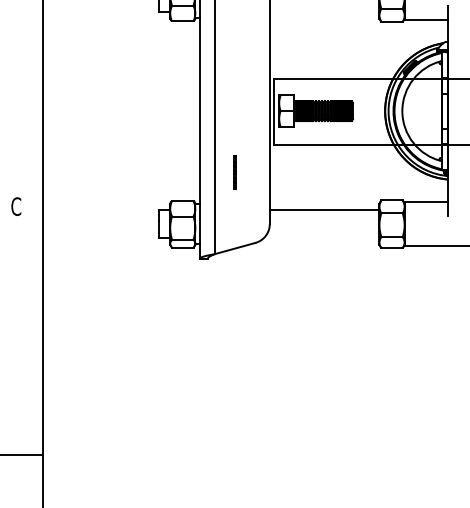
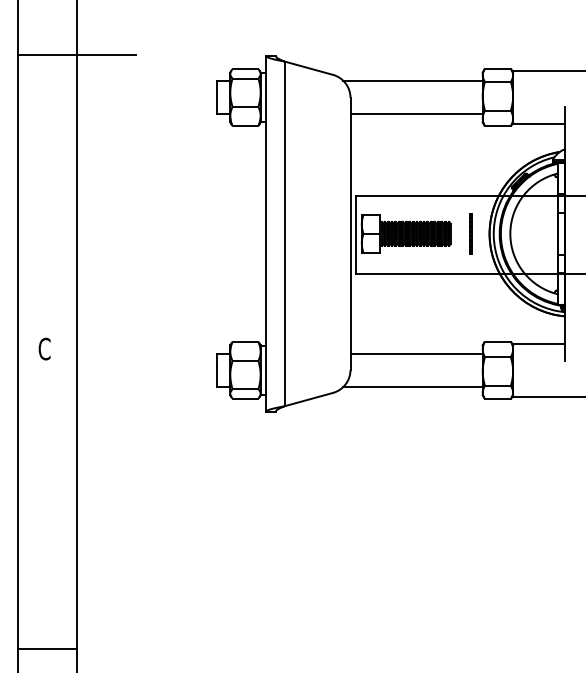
line: (324, 12) -> (416, 114), added
line: (234, 172) -> (470, 233), moved
line: (321, 237) -> (412, 386), added

